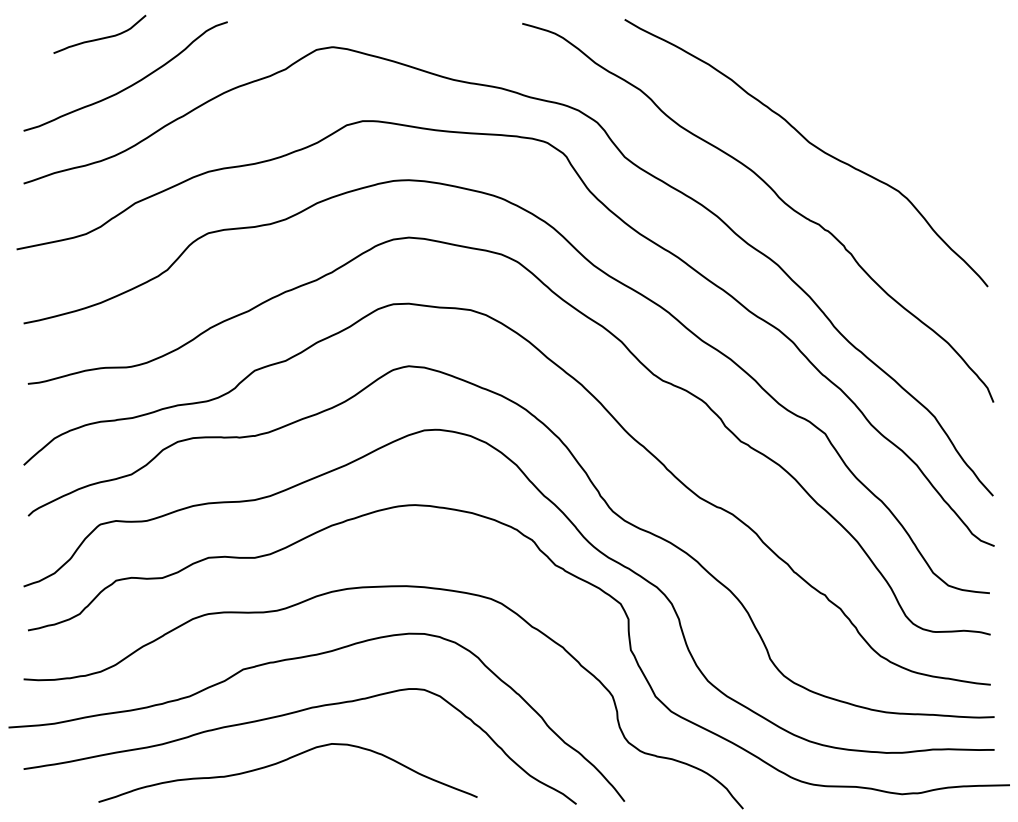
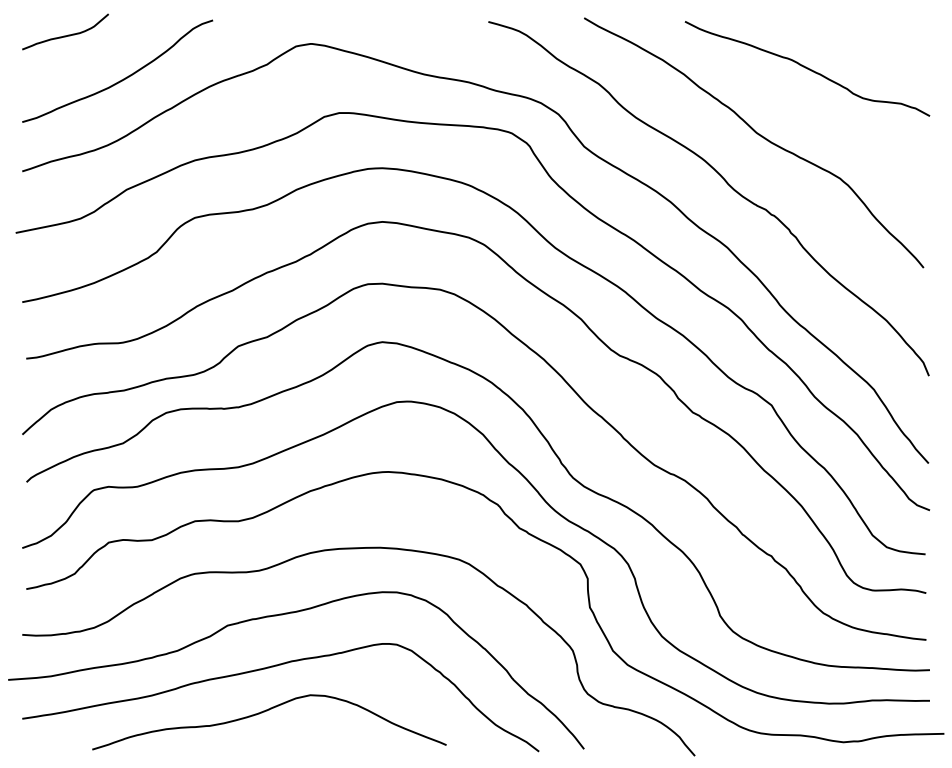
curve: (99, 38) -> (65, 35), moved
curve: (863, 73) -> (807, 68), added

